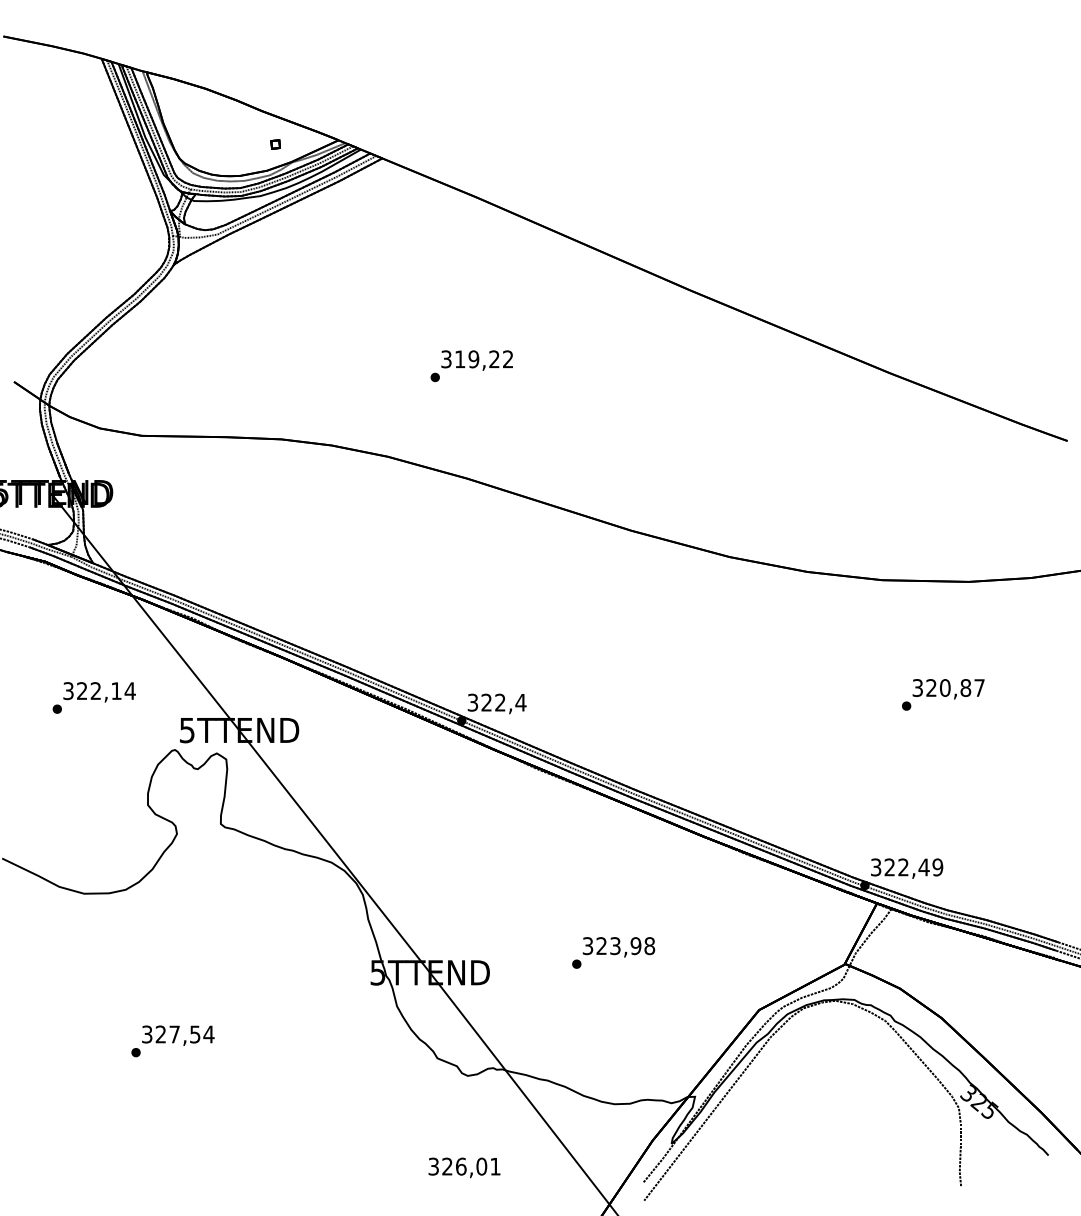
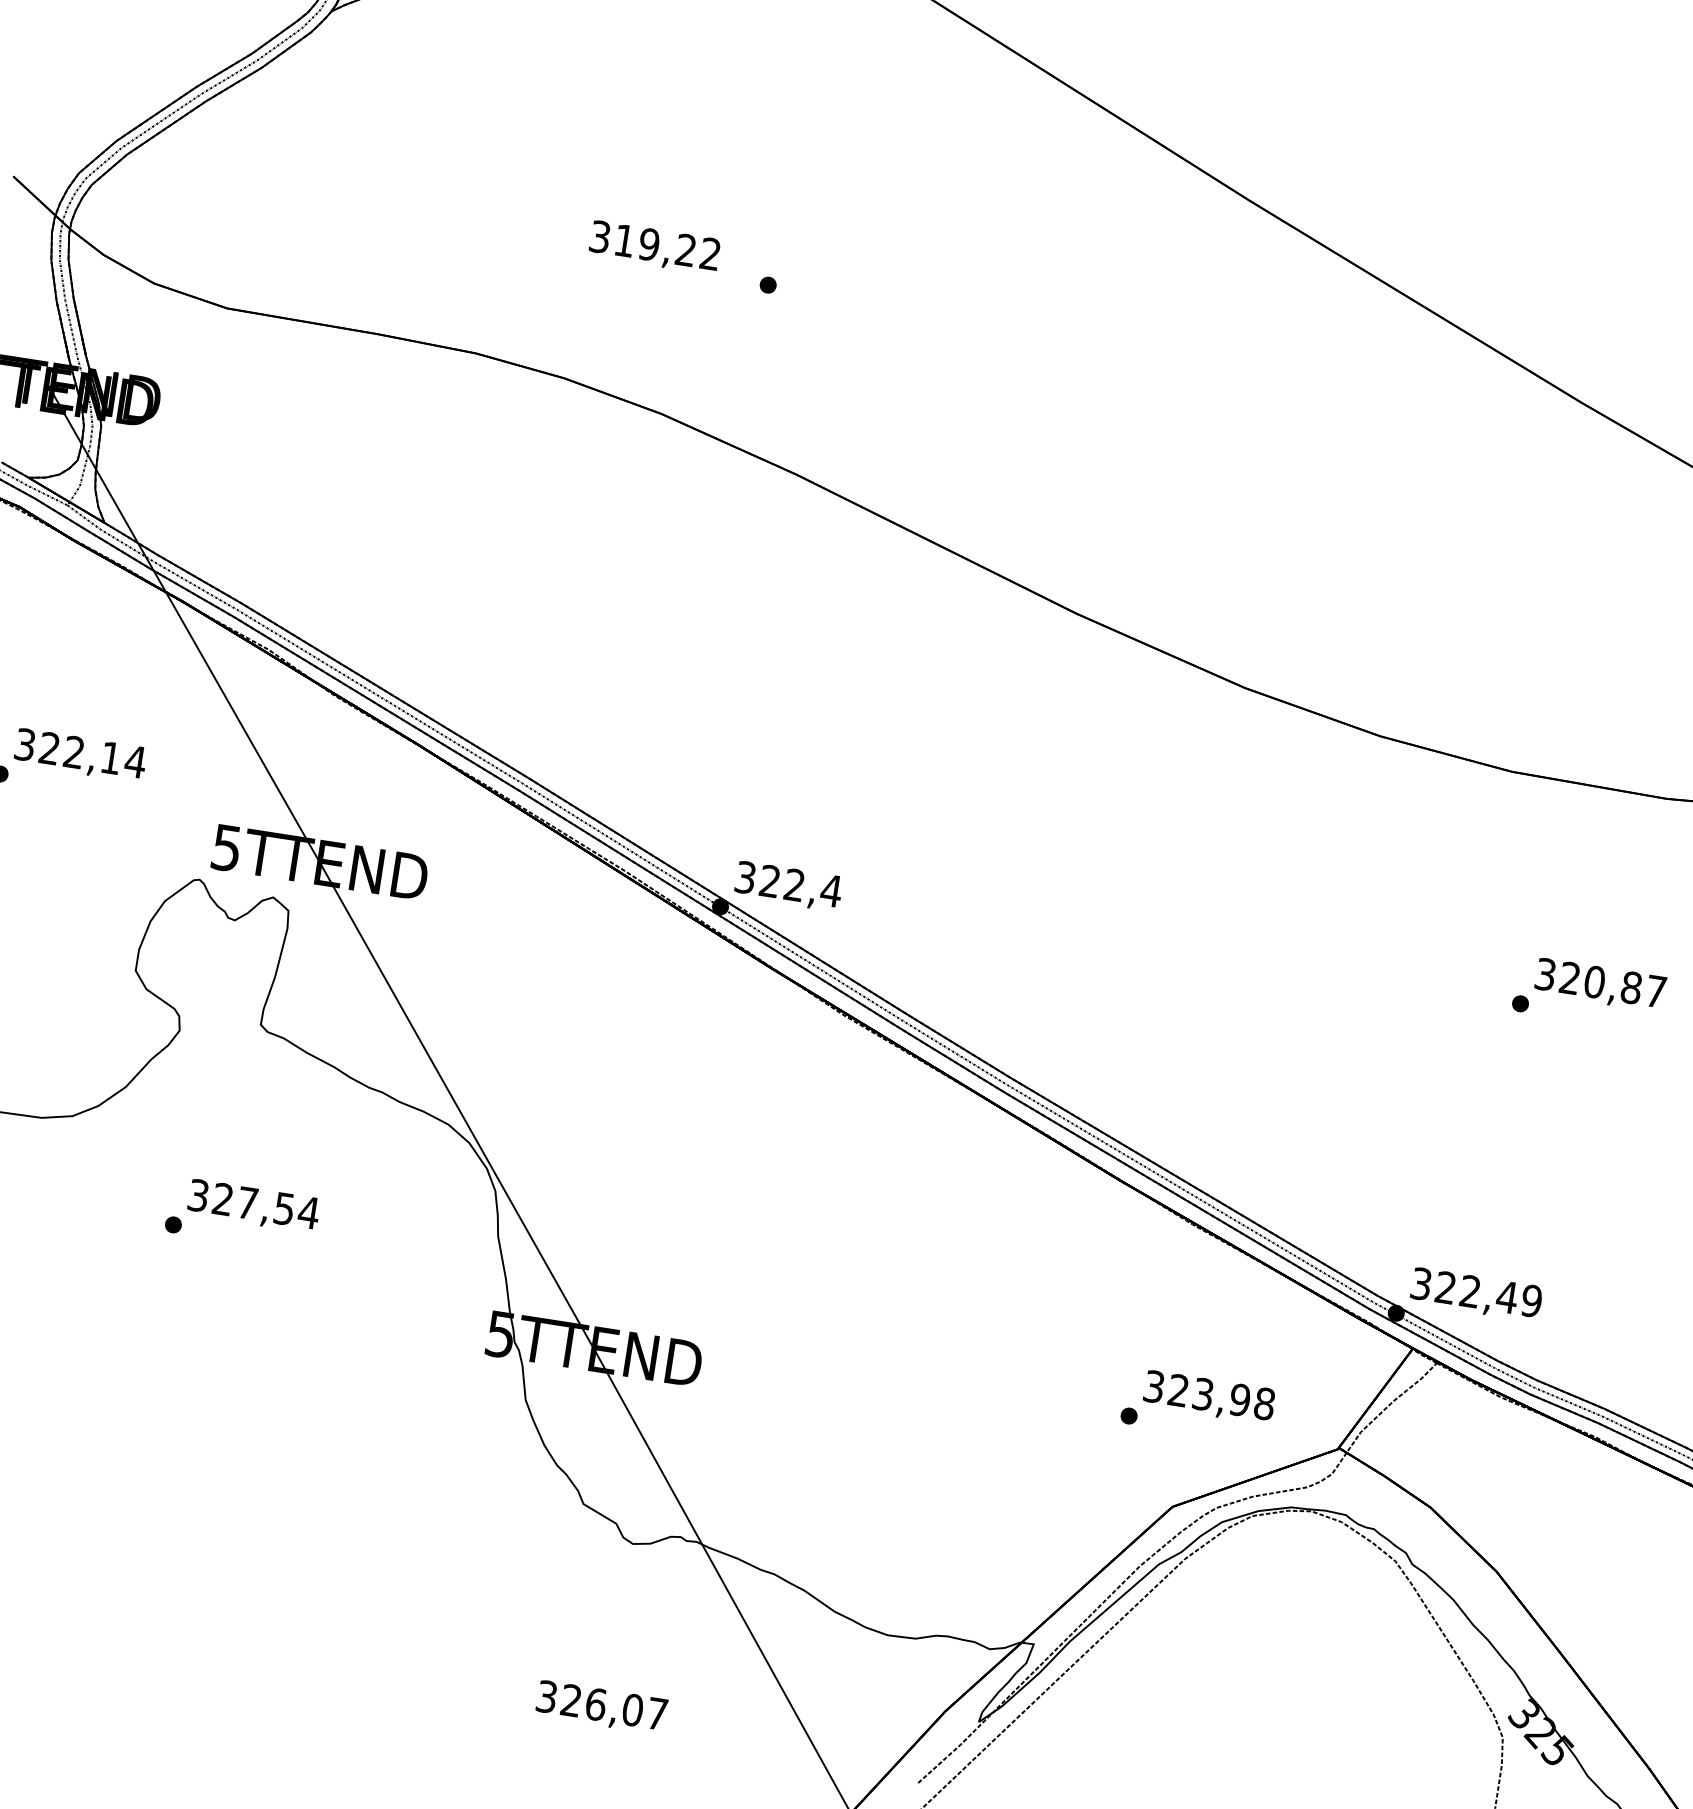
text: (476, 360) -> (653, 247), moved
text: (613, 952) -> (1198, 1405), moved
text: (172, 1041) -> (241, 1215), moved
text: (495, 1166) -> (657, 1713), 326,01 -> 326,07

